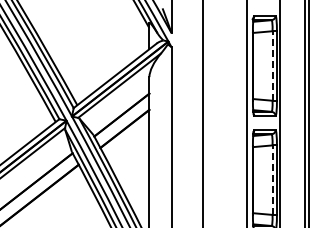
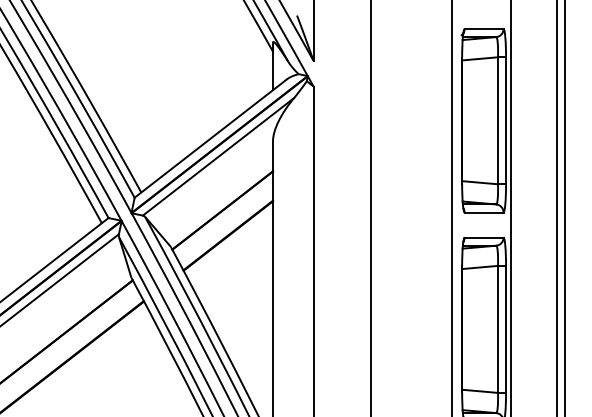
line: (272, 66) -> (497, 121), dashed -> solid
line: (272, 180) -> (497, 330), dashed -> solid

